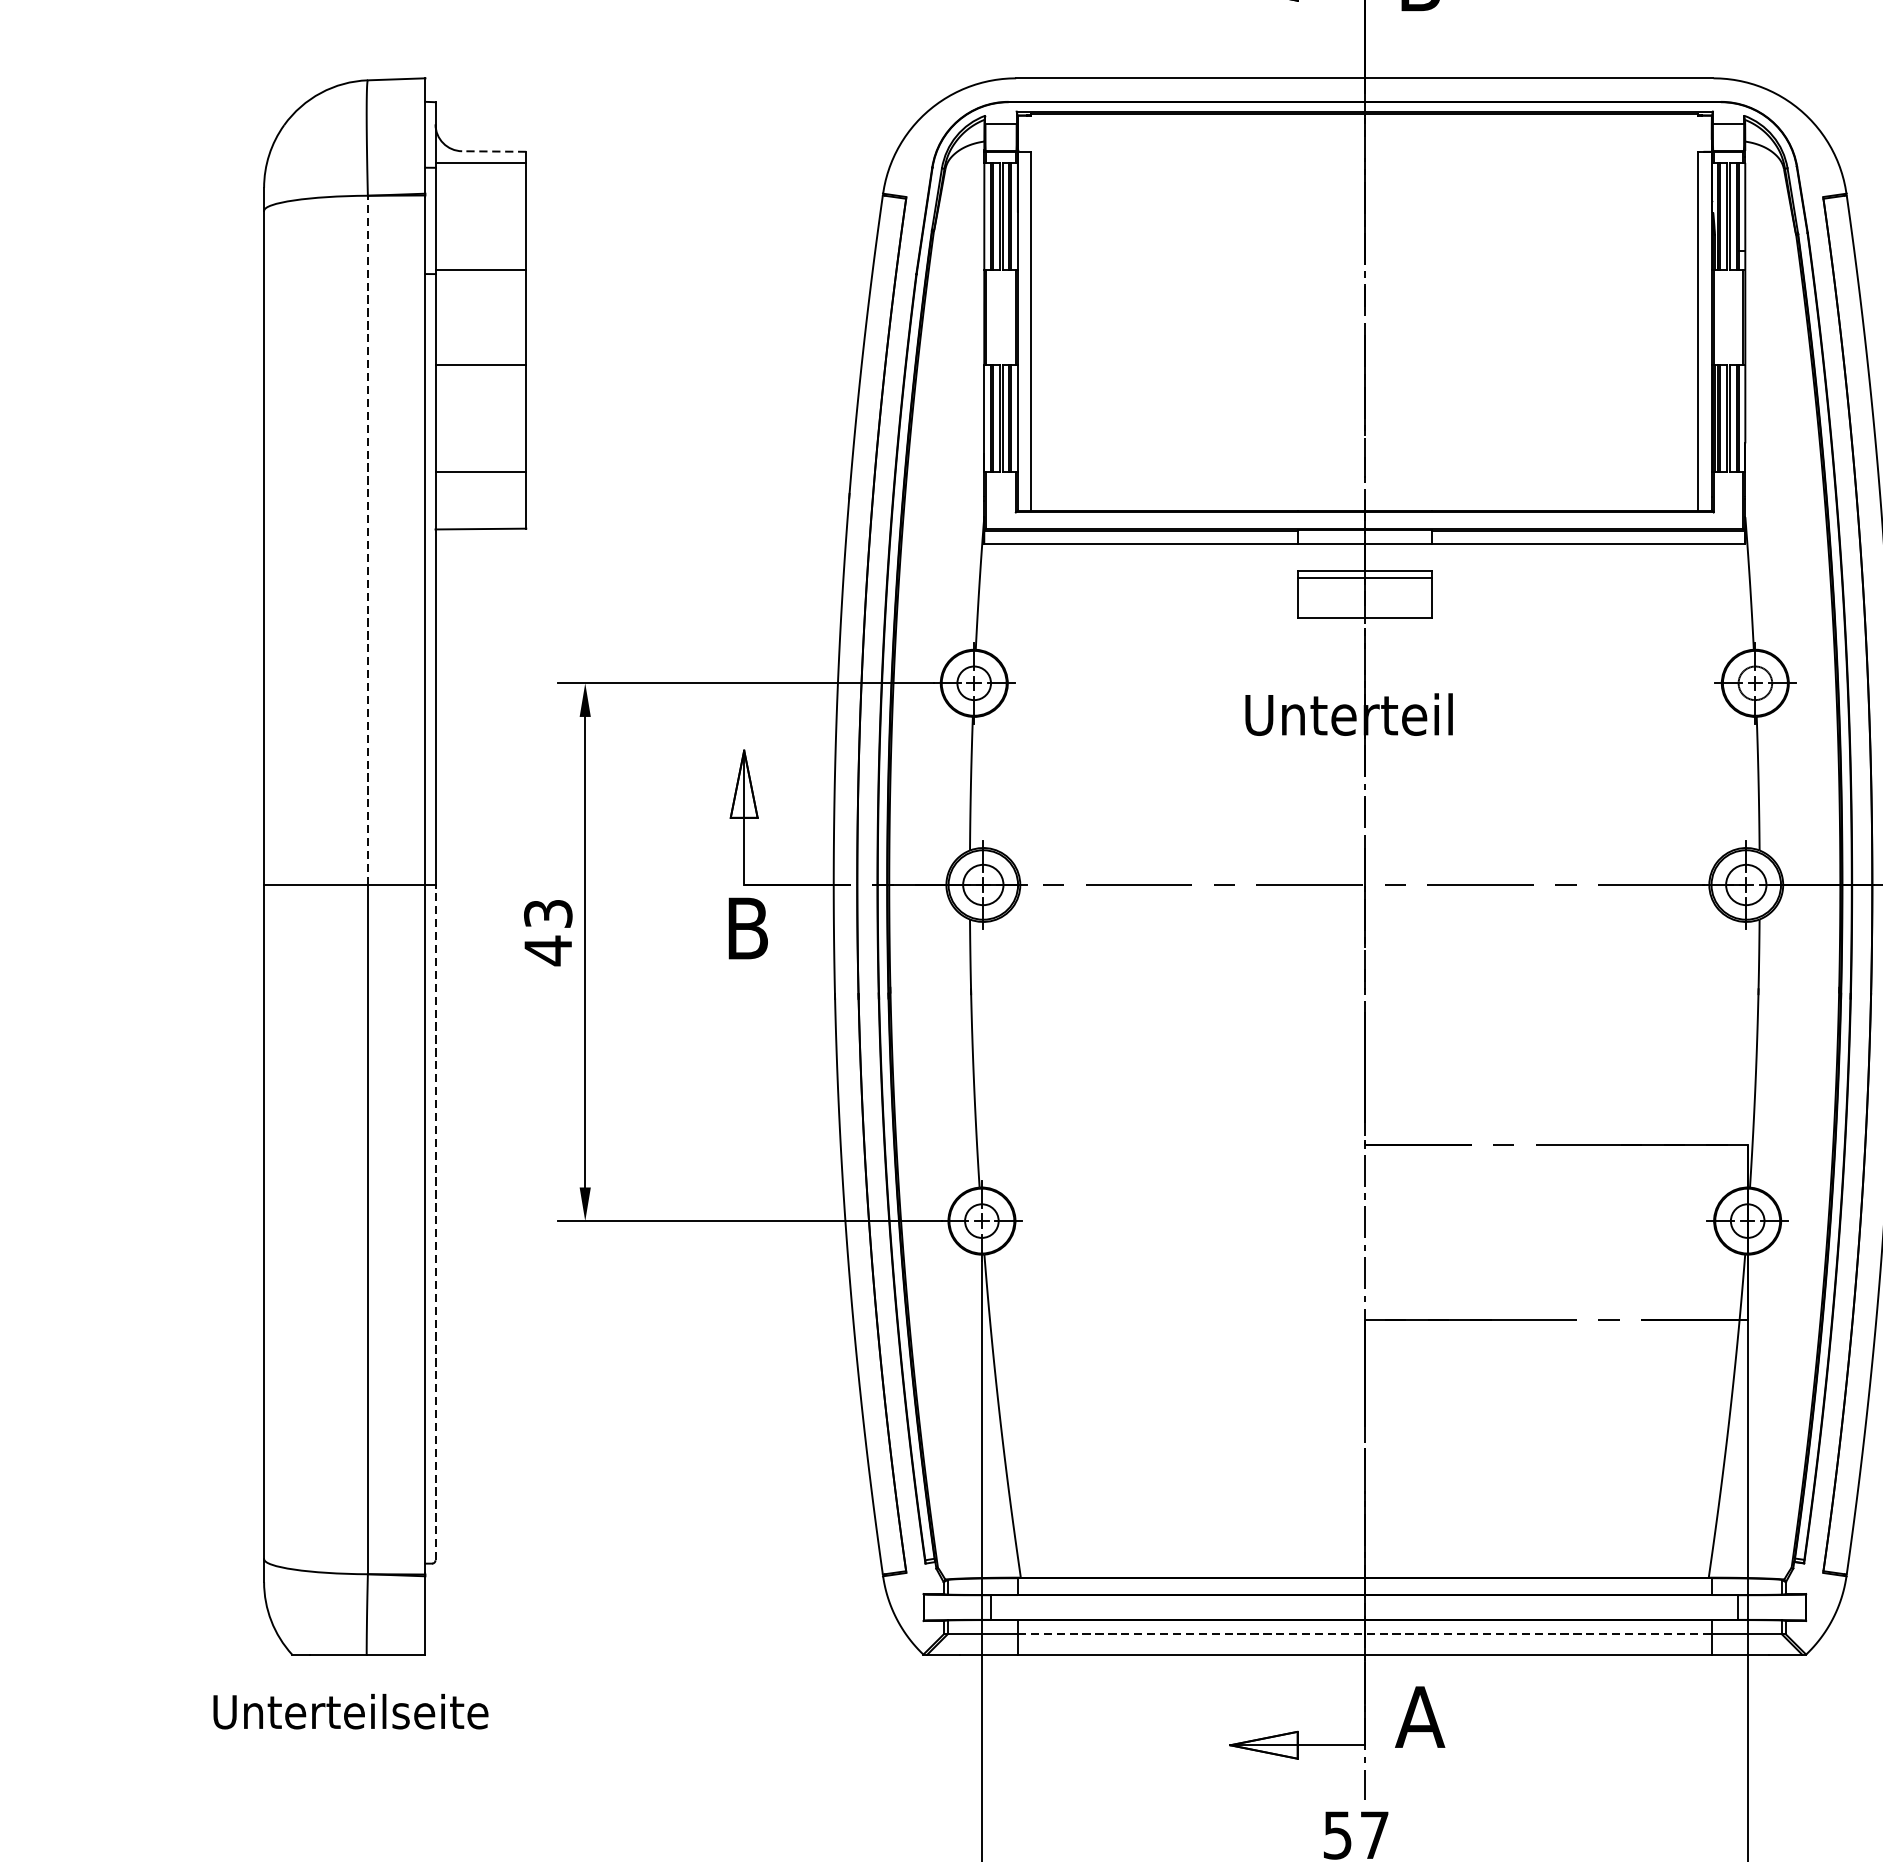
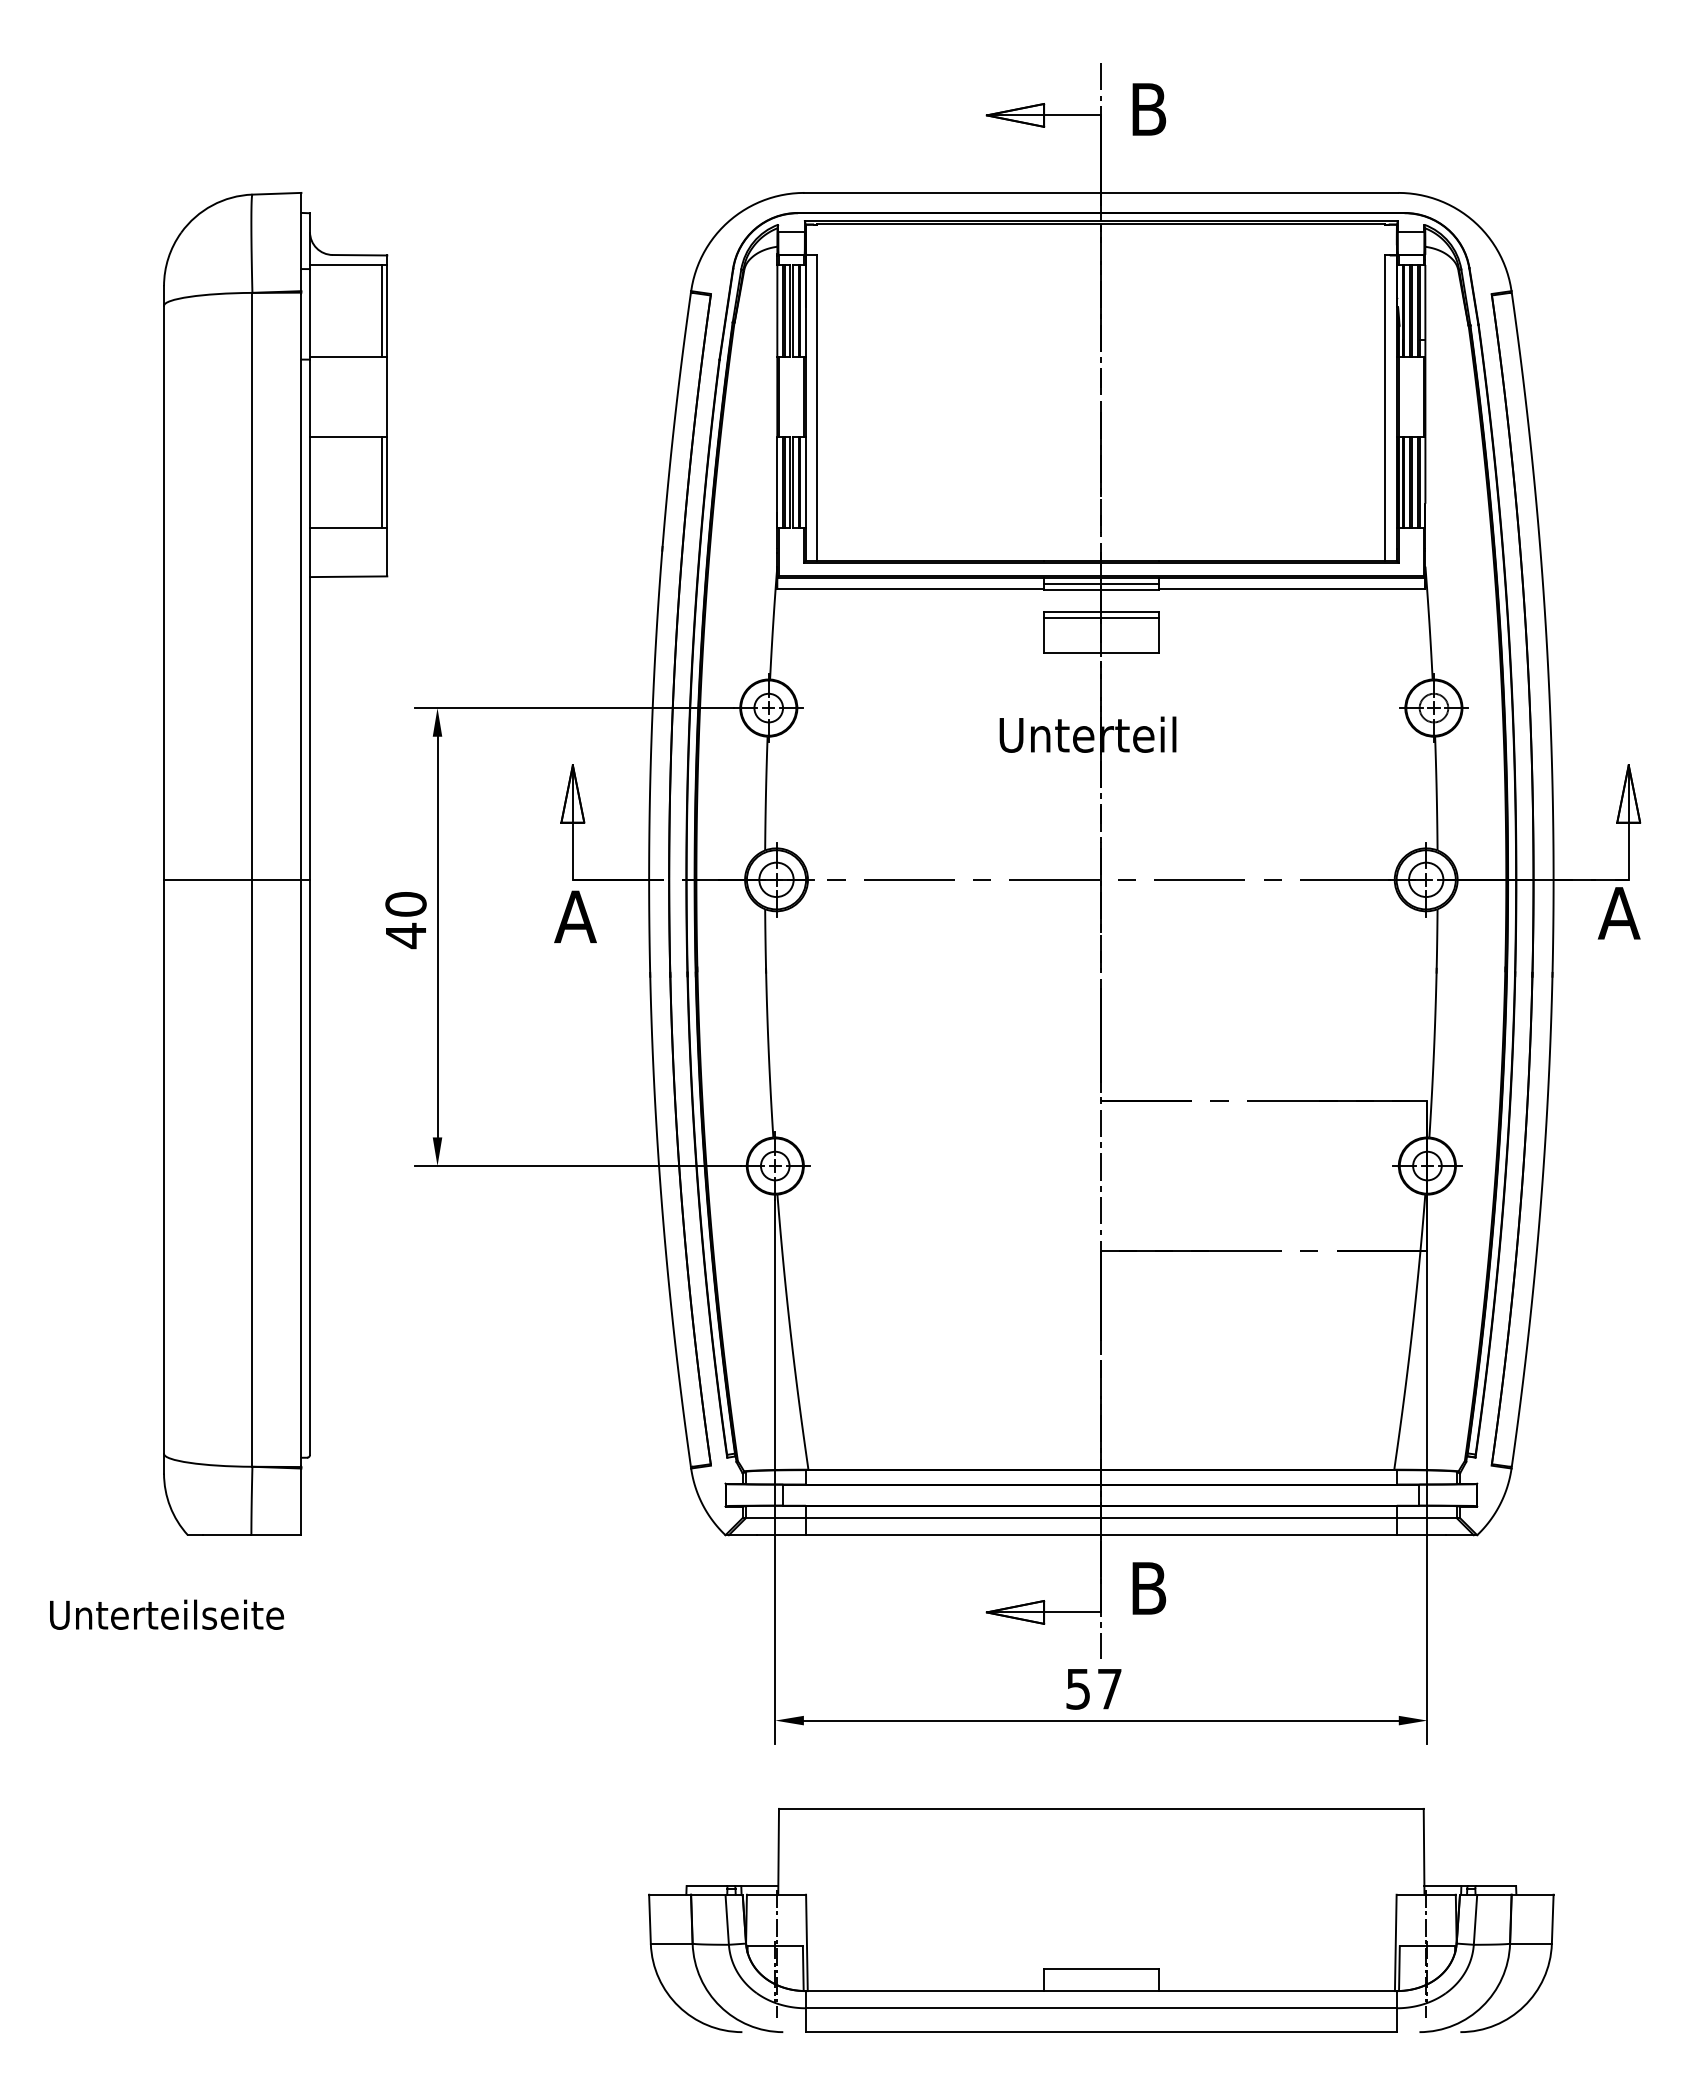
line: (493, 151) -> (359, 255), dashed -> solid
line: (519, 216) -> (381, 310), added
line: (519, 418) -> (381, 482), added
line: (1364, 536) -> (1101, 583), added
line: (367, 539) -> (252, 585), dashed -> solid
text: (547, 913) -> (405, 904), 43 -> 40
text: (747, 928) -> (575, 916), B -> A
line: (436, 1222) -> (310, 1167), dashed -> solid
line: (1364, 1634) -> (1101, 1518), dashed -> solid
text: (351, 1711) -> (167, 1614), moved
text: (1420, 1717) -> (1148, 1588), A -> B

